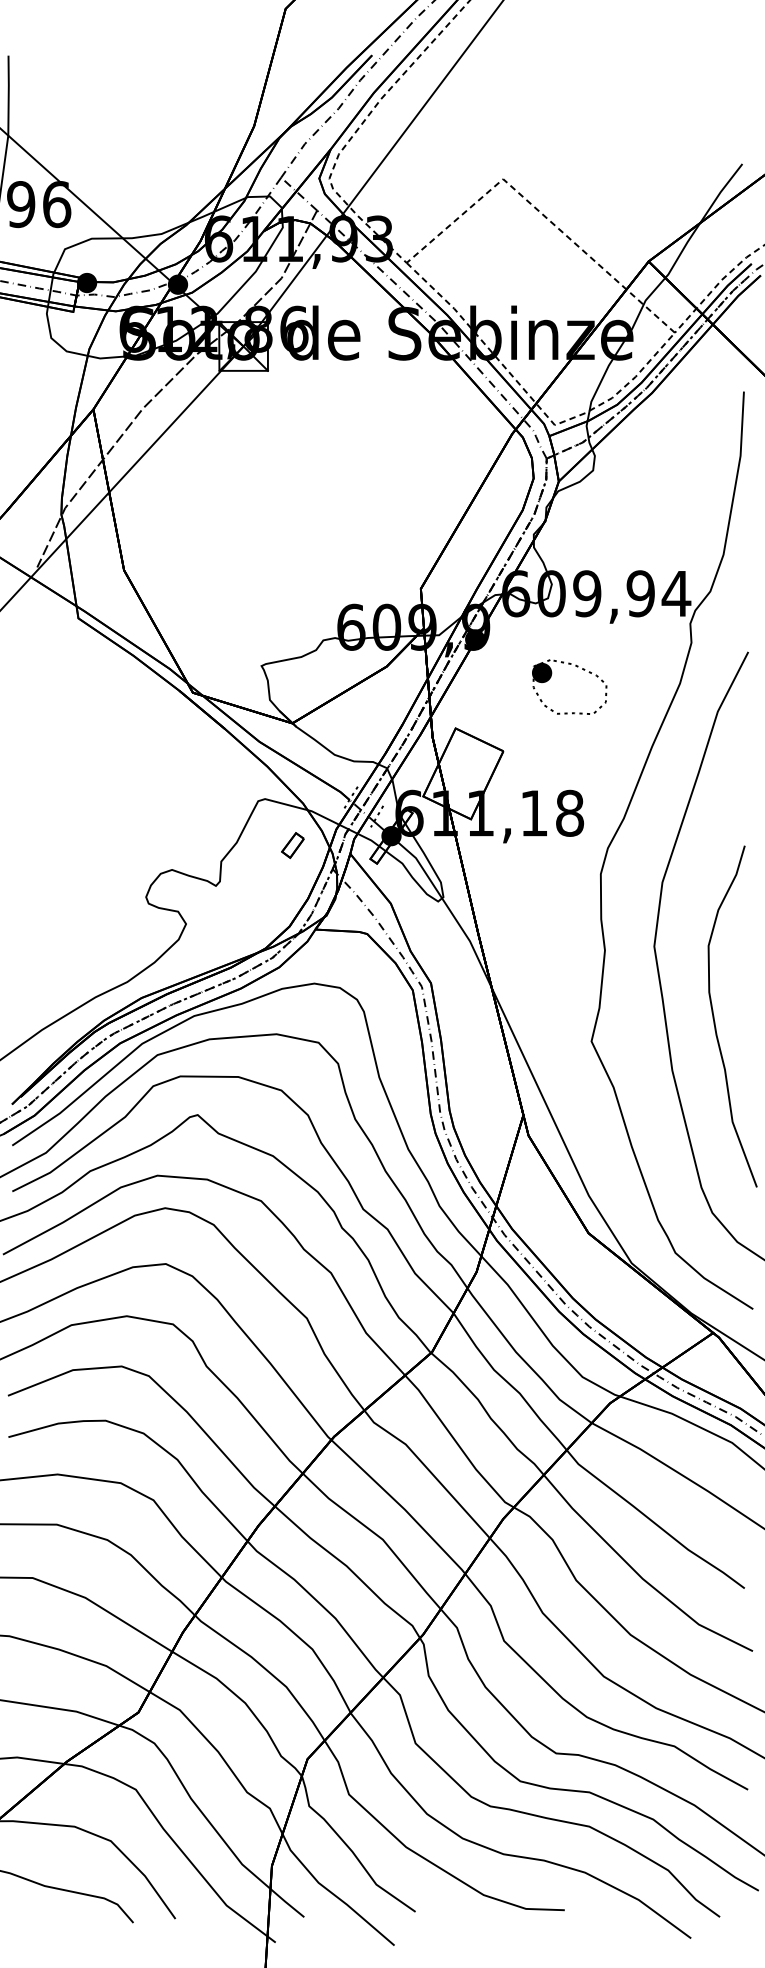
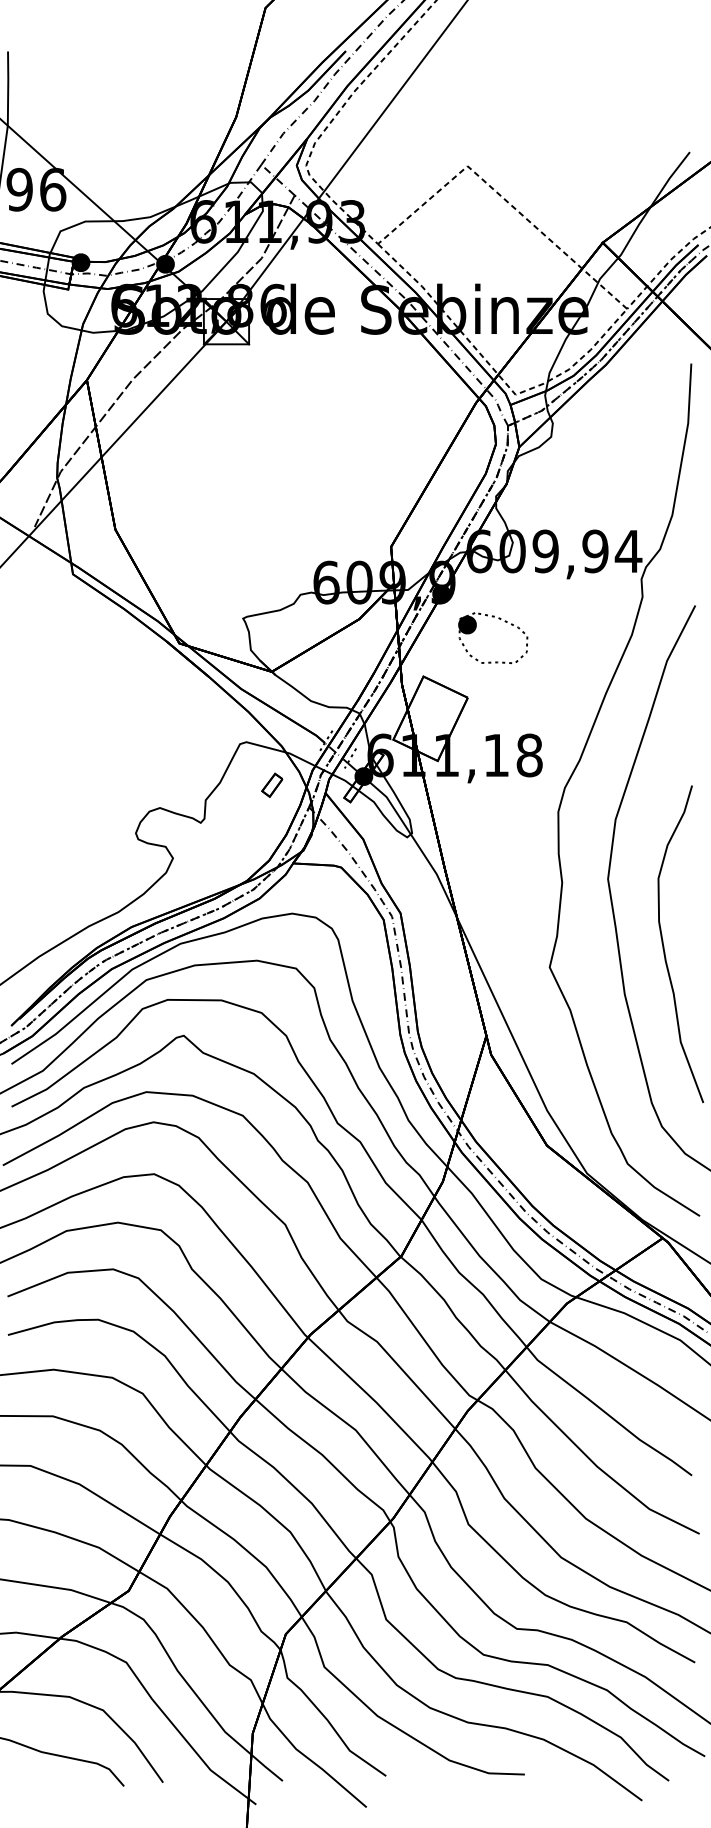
part: (551, 677) -> (476, 629), moved

